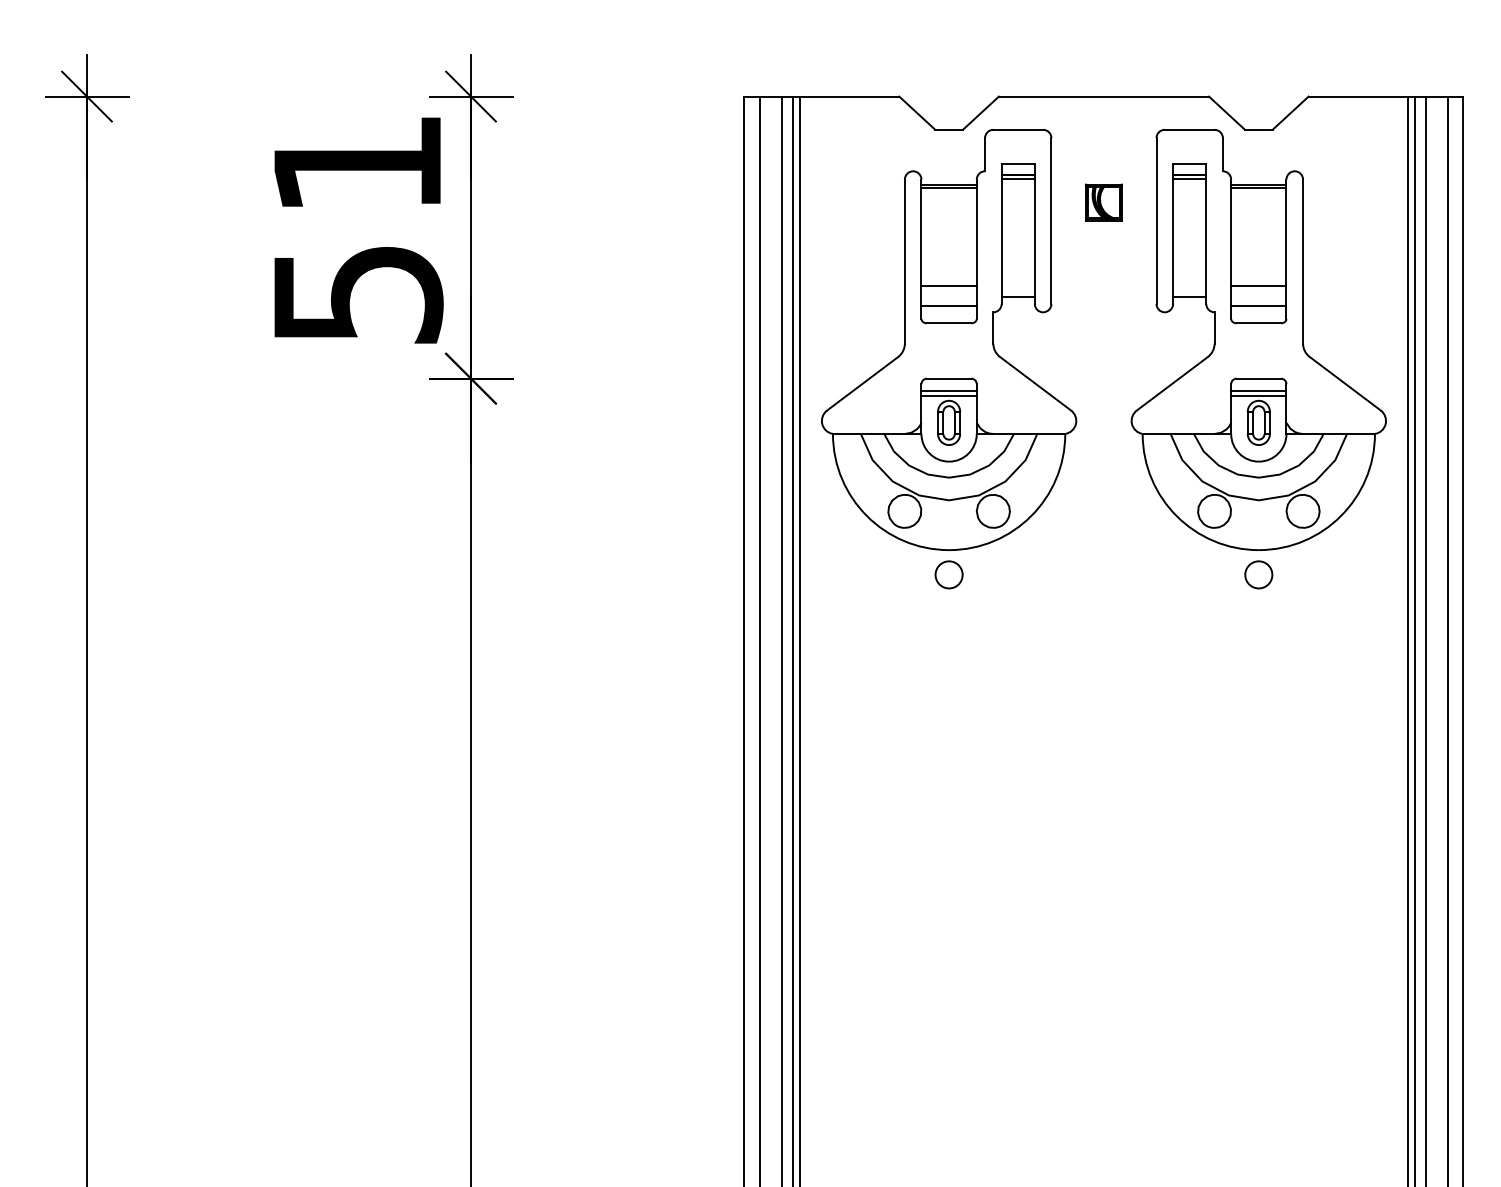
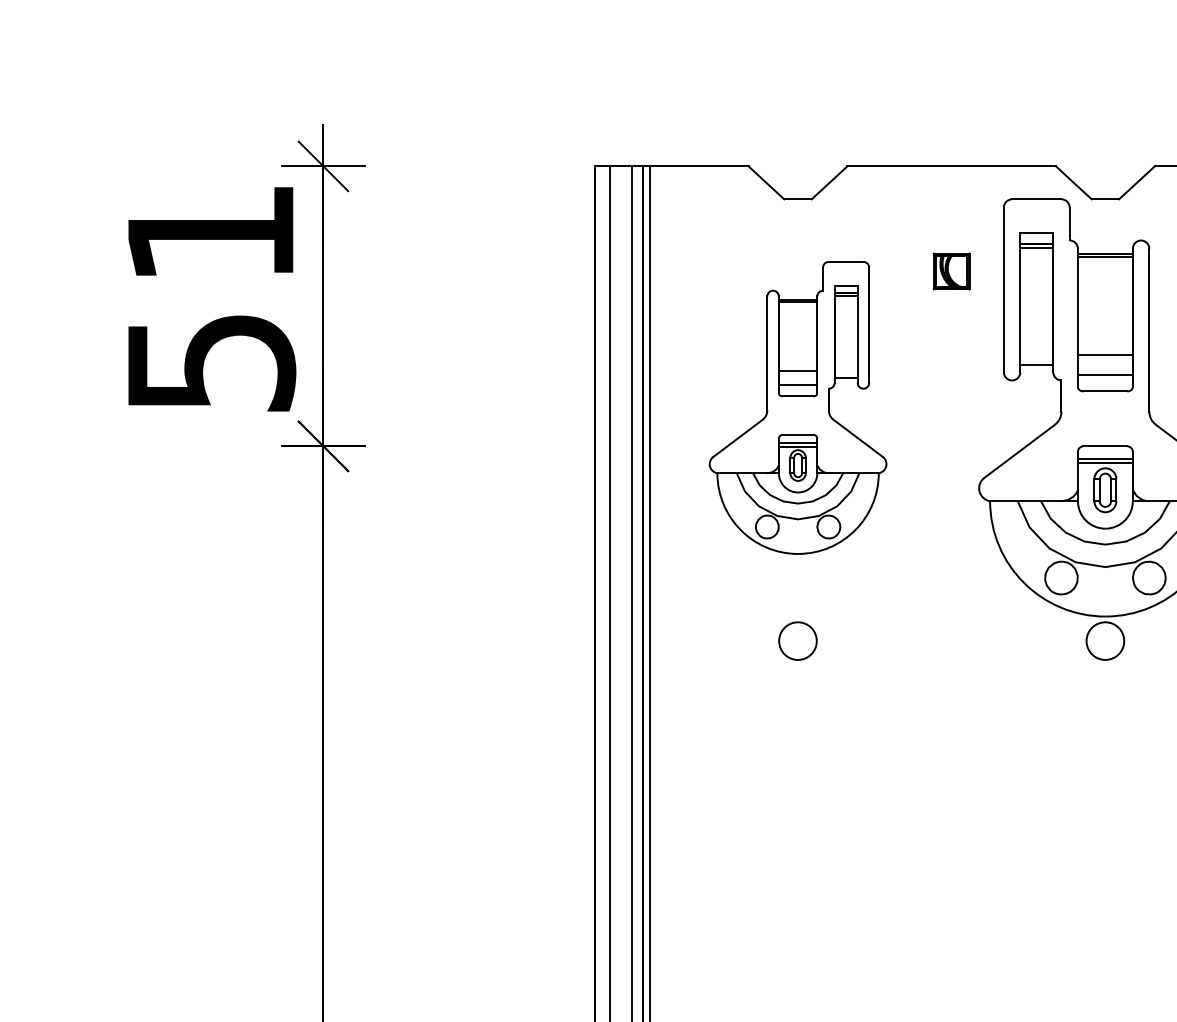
part: (949, 339) -> (798, 407), size x0.7
circle: (948, 574) -> (797, 640), size x1.4
circle: (1258, 574) -> (1105, 640), size x1.4

